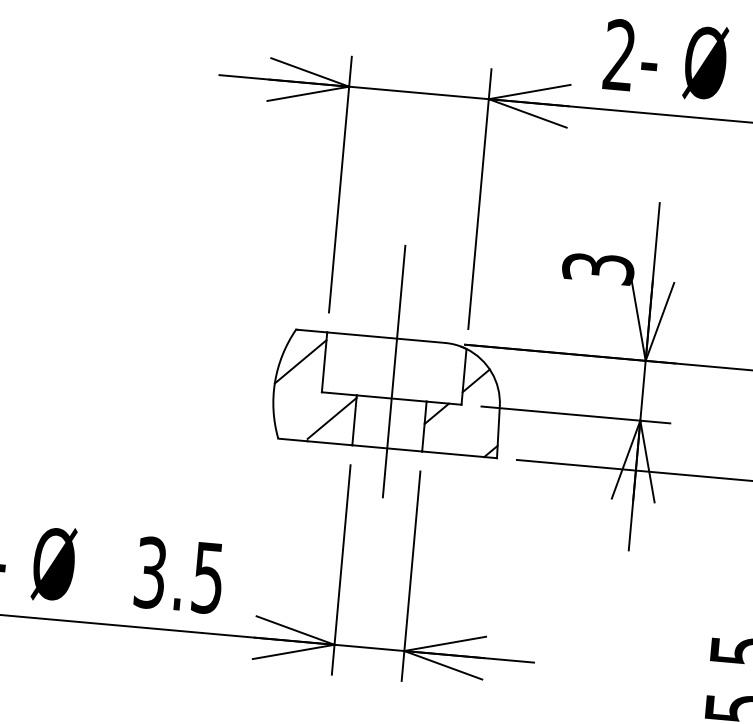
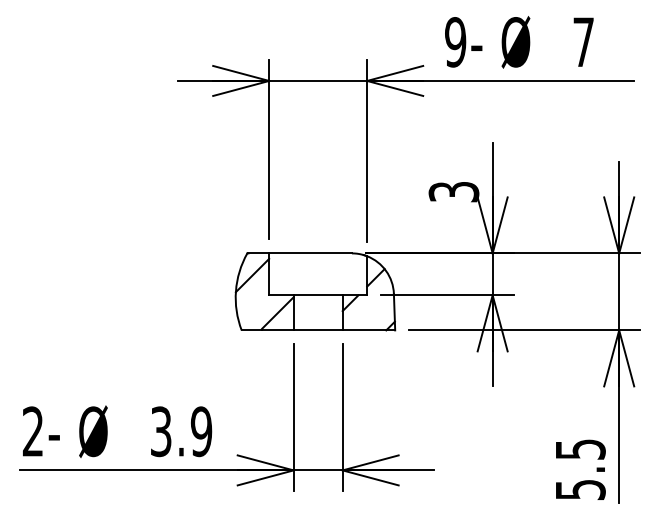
text: (619, 55) -> (455, 42), 2- -> 9-
line: (394, 368) -> (318, 274), removed
text: (208, 577) -> (201, 431), 3.5 -> 3.9

